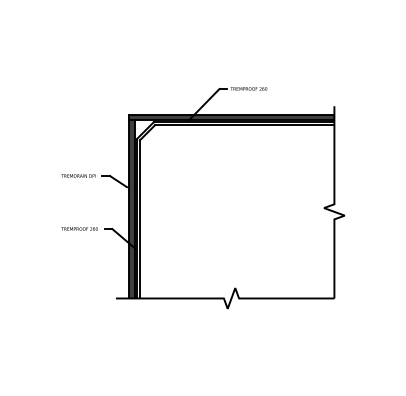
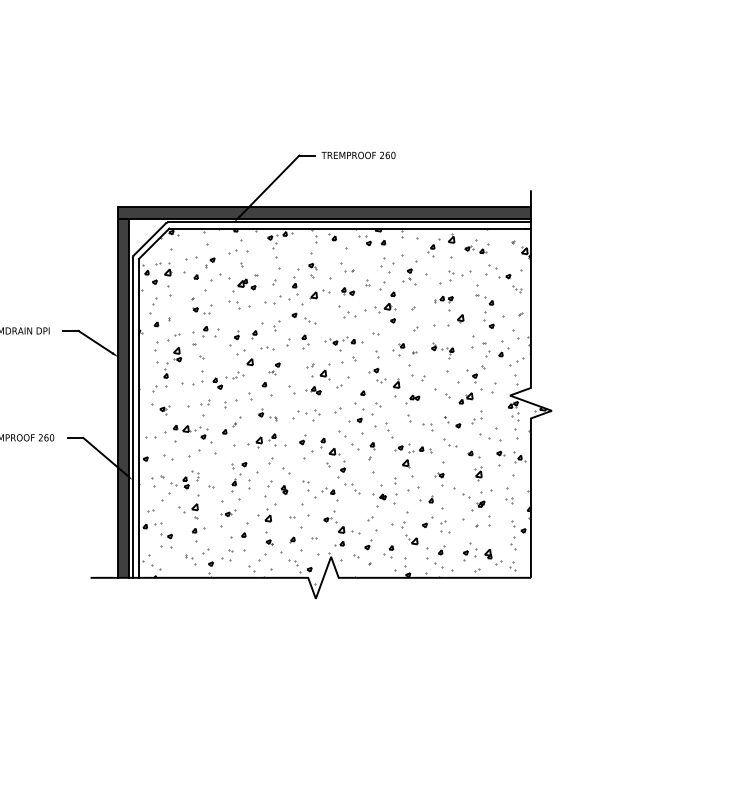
hatch: (240, 213) -> (341, 406), added

